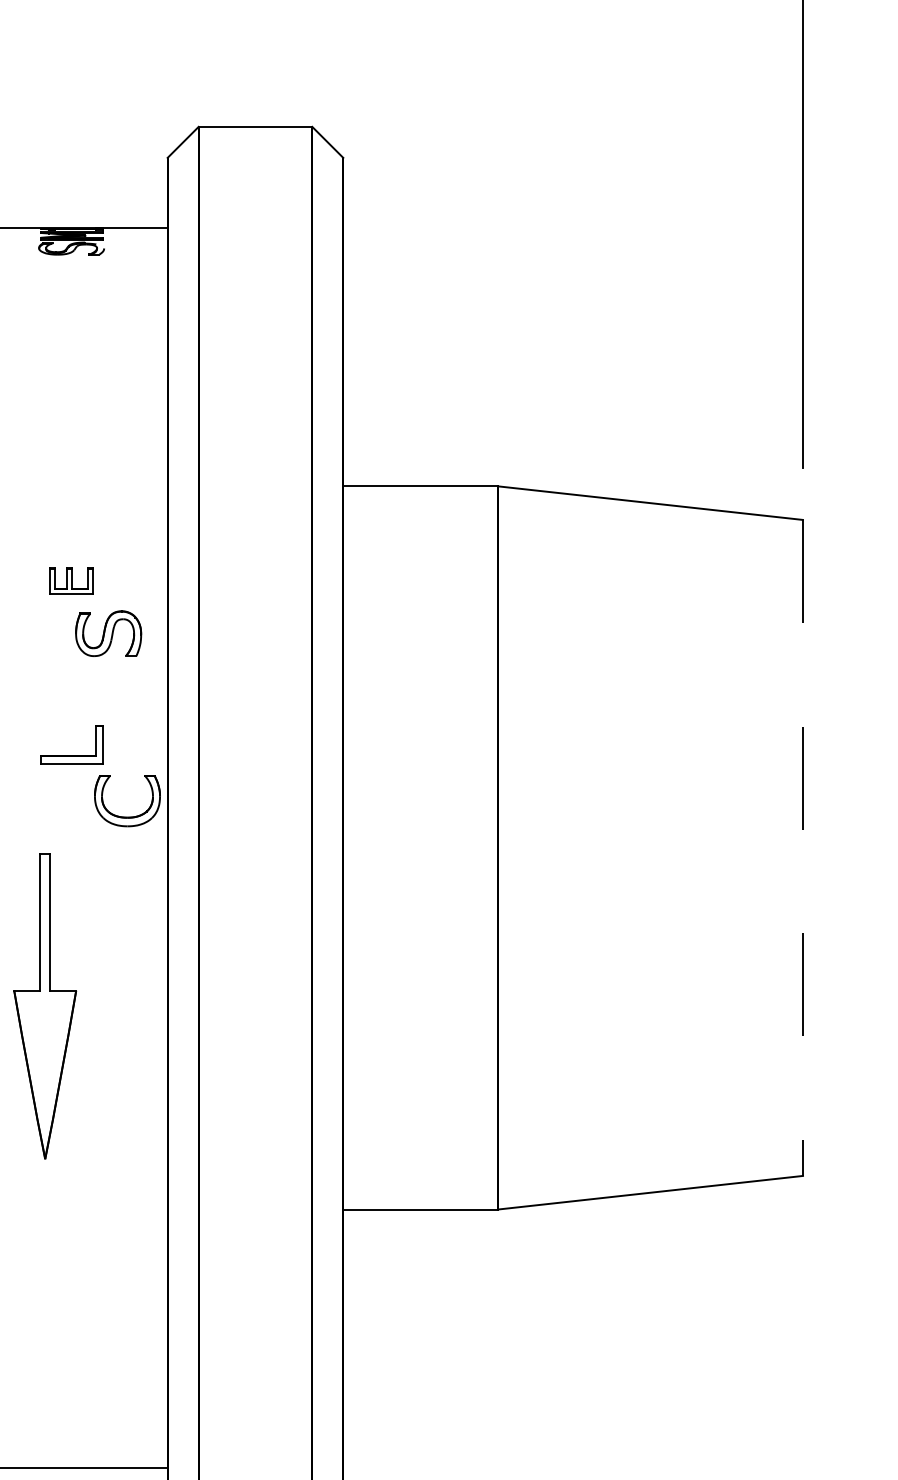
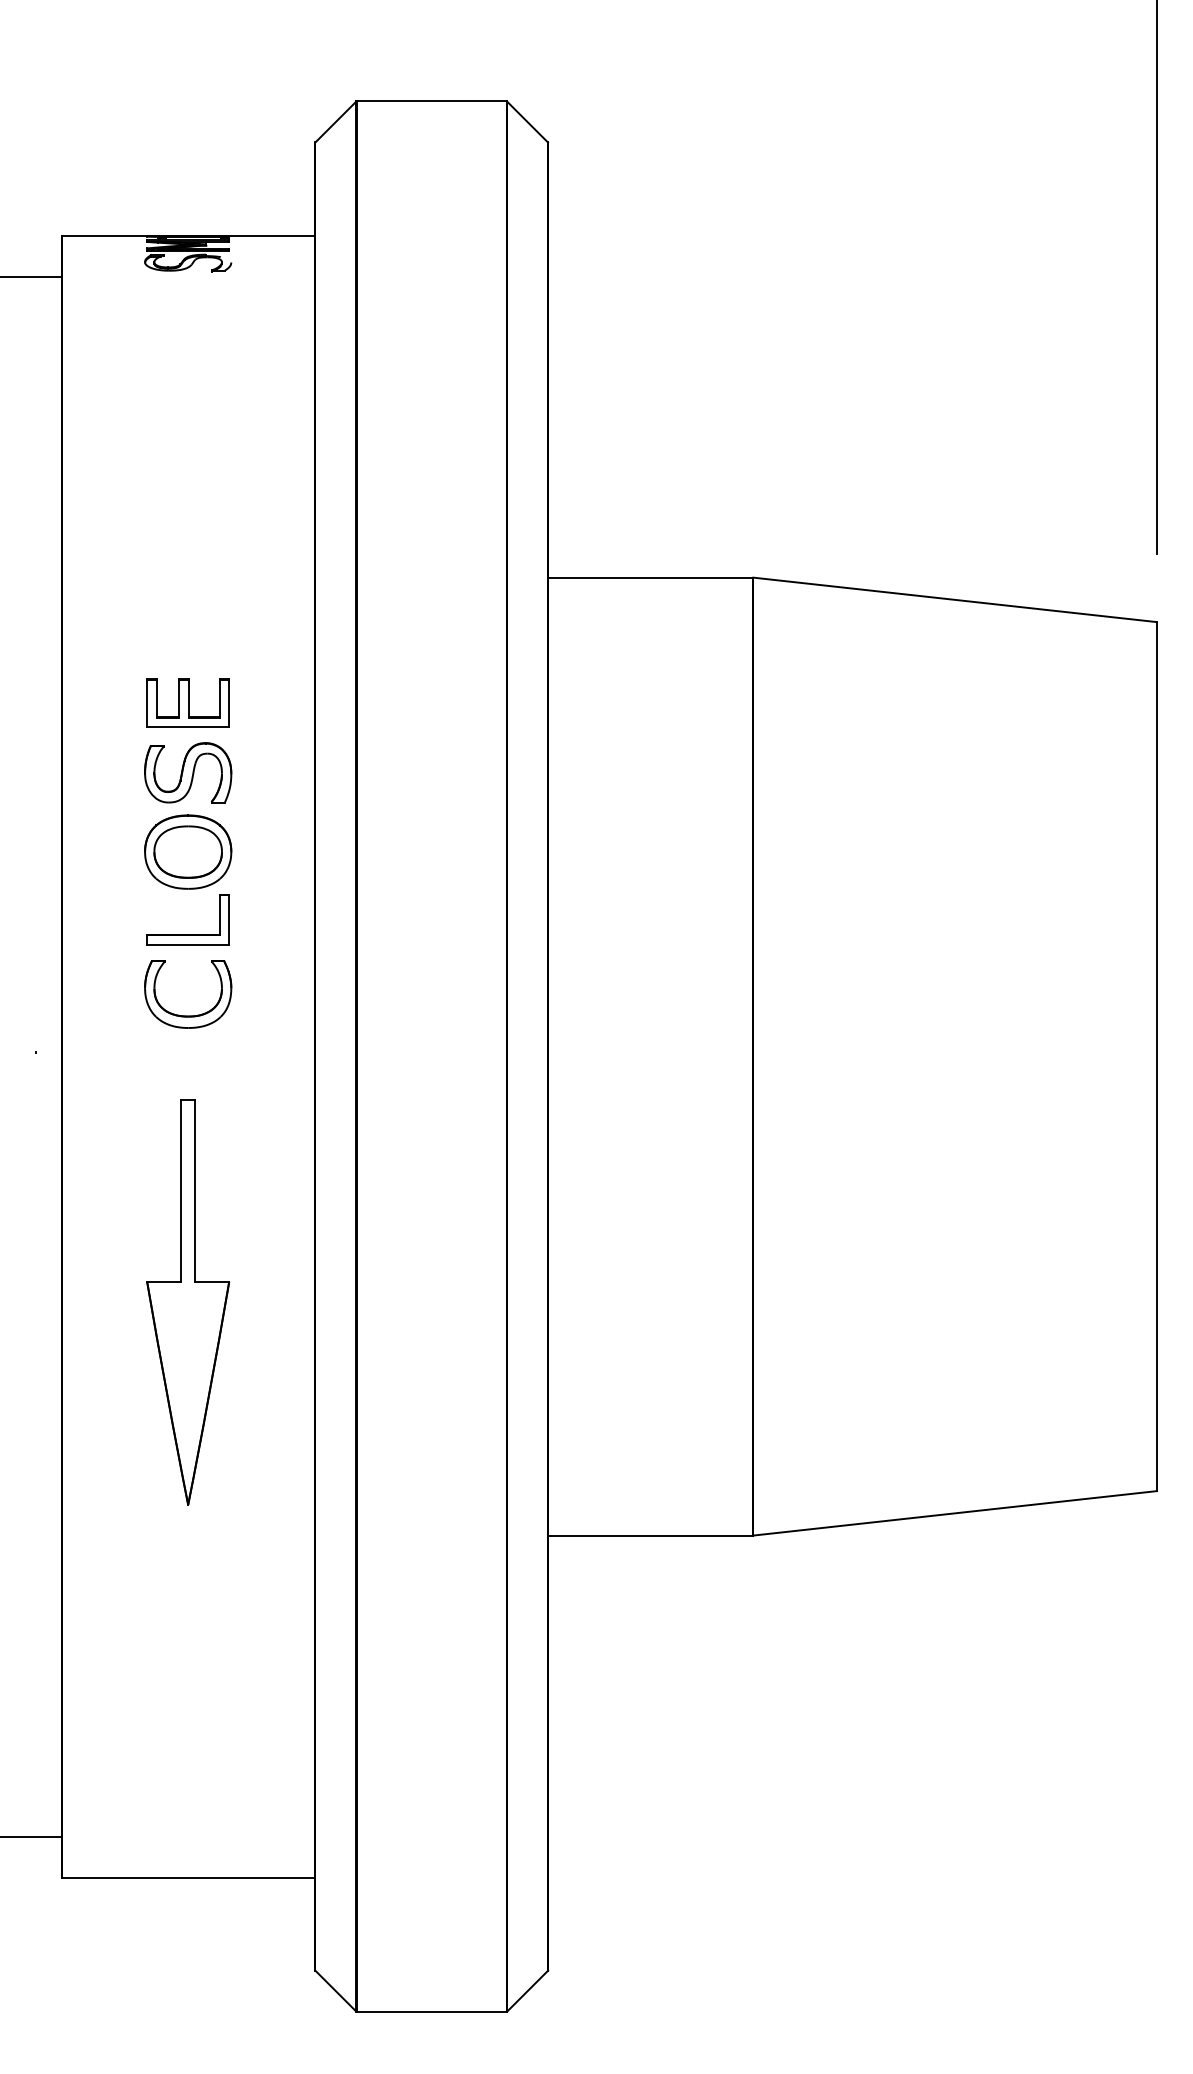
part: (71, 580) -> (187, 702), size x1.43
part: (108, 633) -> (188, 772), moved
part: (71, 693) -> (188, 851), added
part: (127, 816) -> (188, 1015), moved
line: (802, 848) -> (1156, 1057), dashed -> solid
part: (45, 1006) -> (188, 1302), moved

